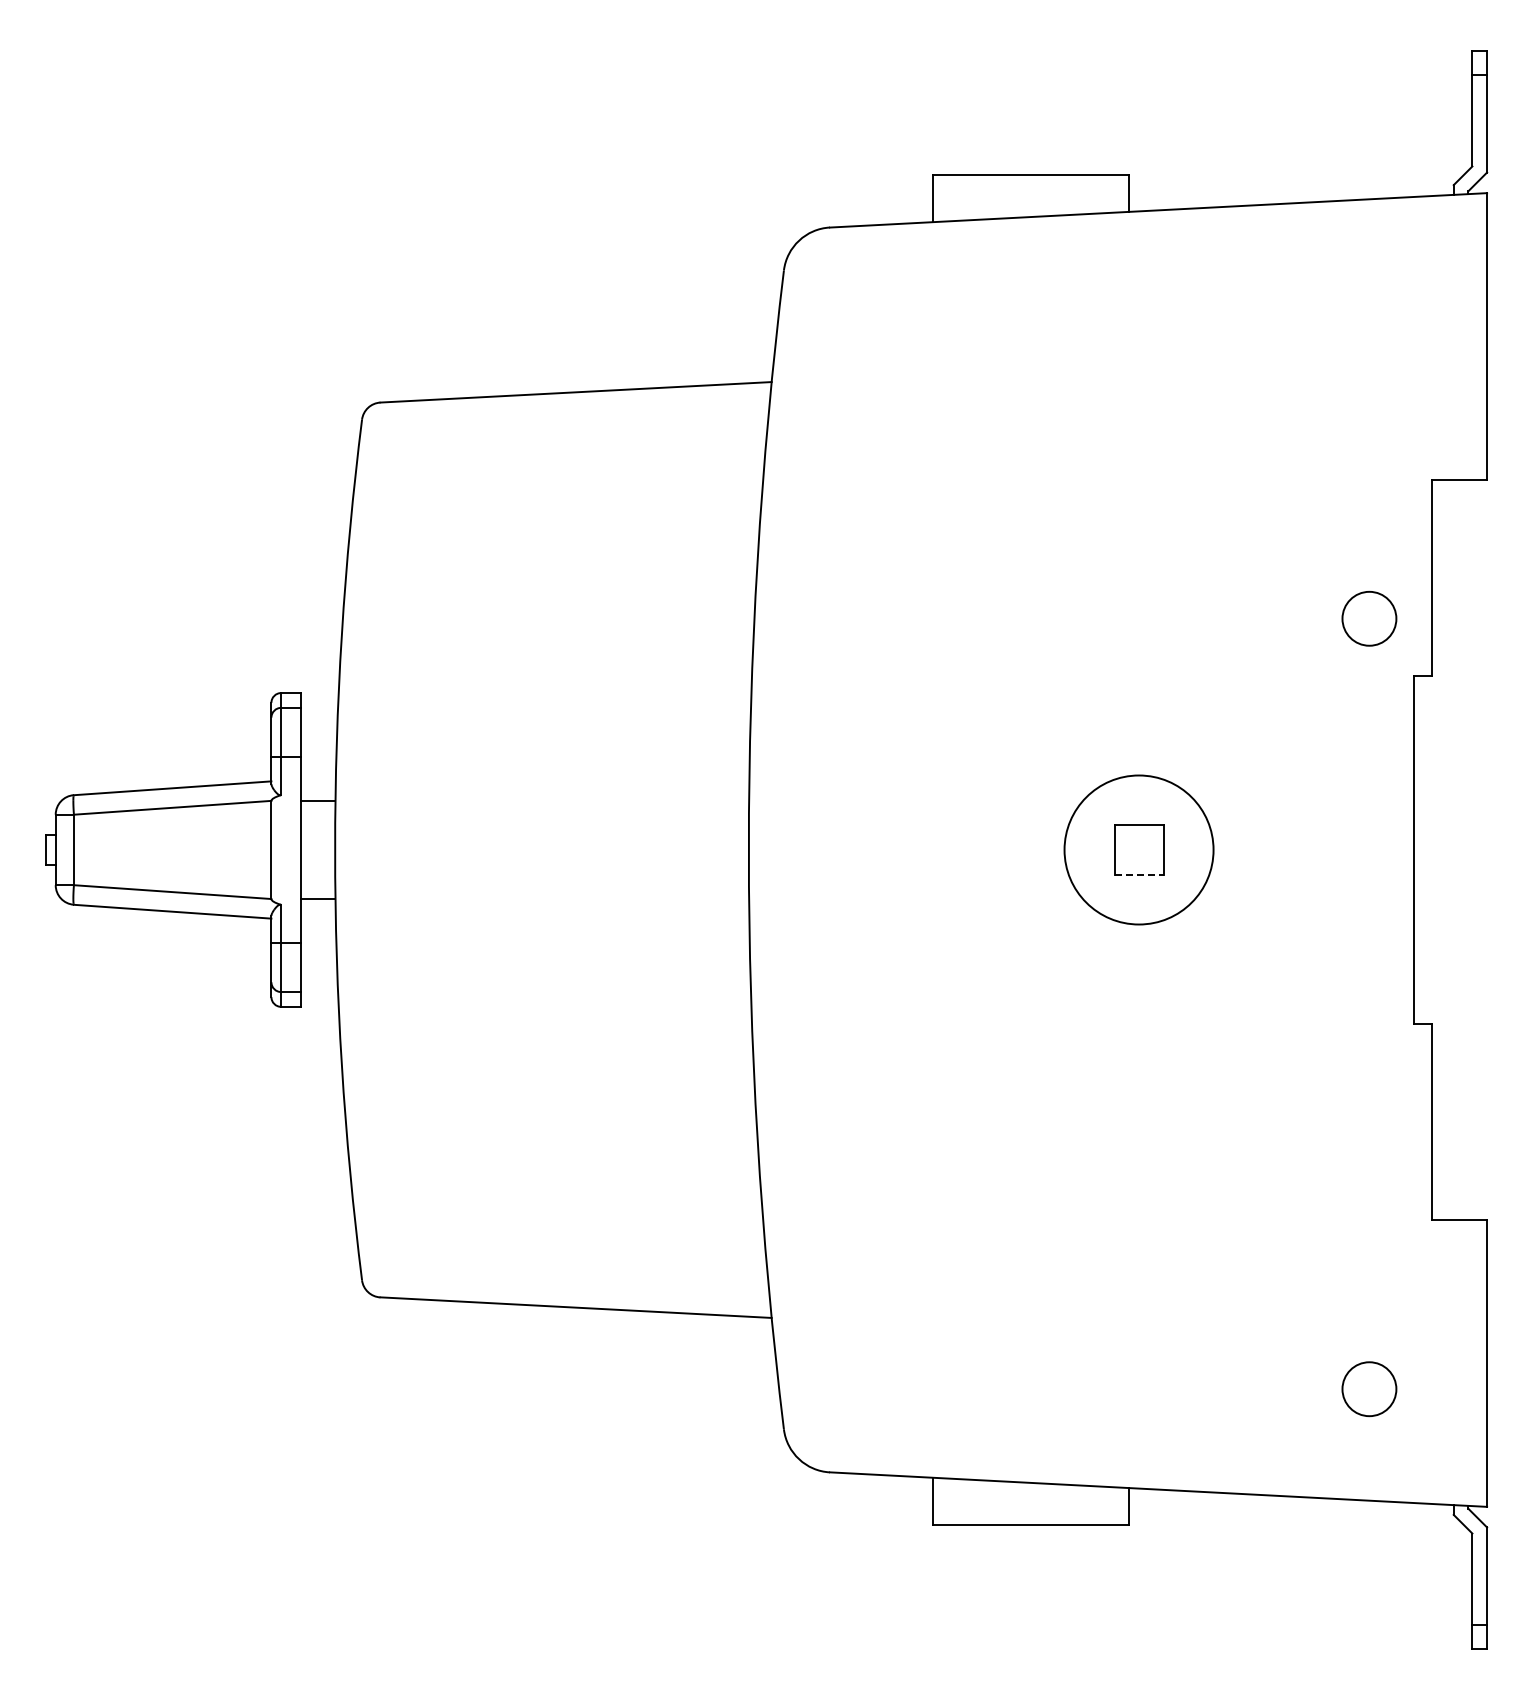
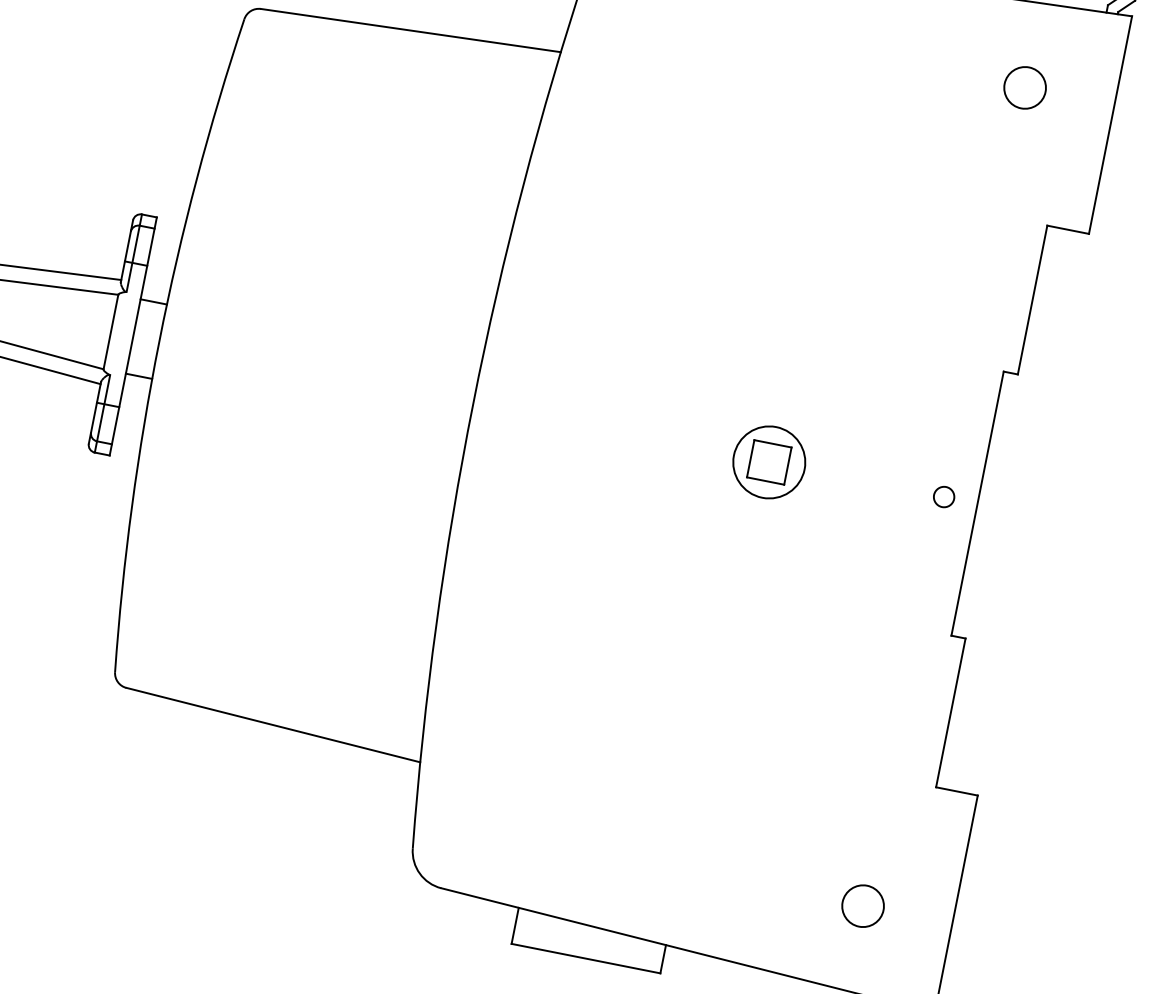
circle: (1369, 618) -> (1025, 87), moved
circle: (1138, 849) -> (768, 461), size x0.62
circle: (1369, 849) -> (944, 496), added
line: (1139, 874) -> (765, 481), dashed -> solid

